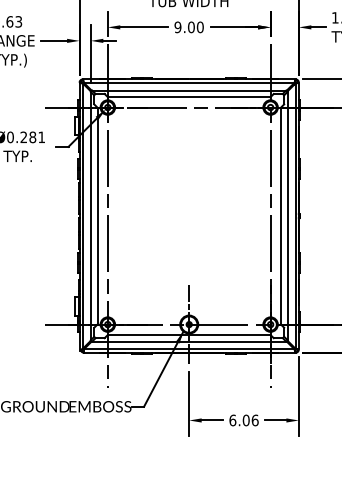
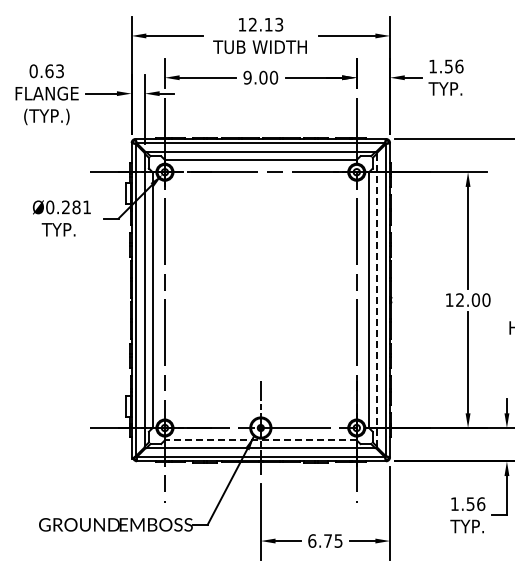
line: (287, 216) -> (376, 300), solid -> dashed
line: (188, 335) -> (260, 440), solid -> dashed
text: (250, 420) -> (333, 540), 6.06 -> 6.75

